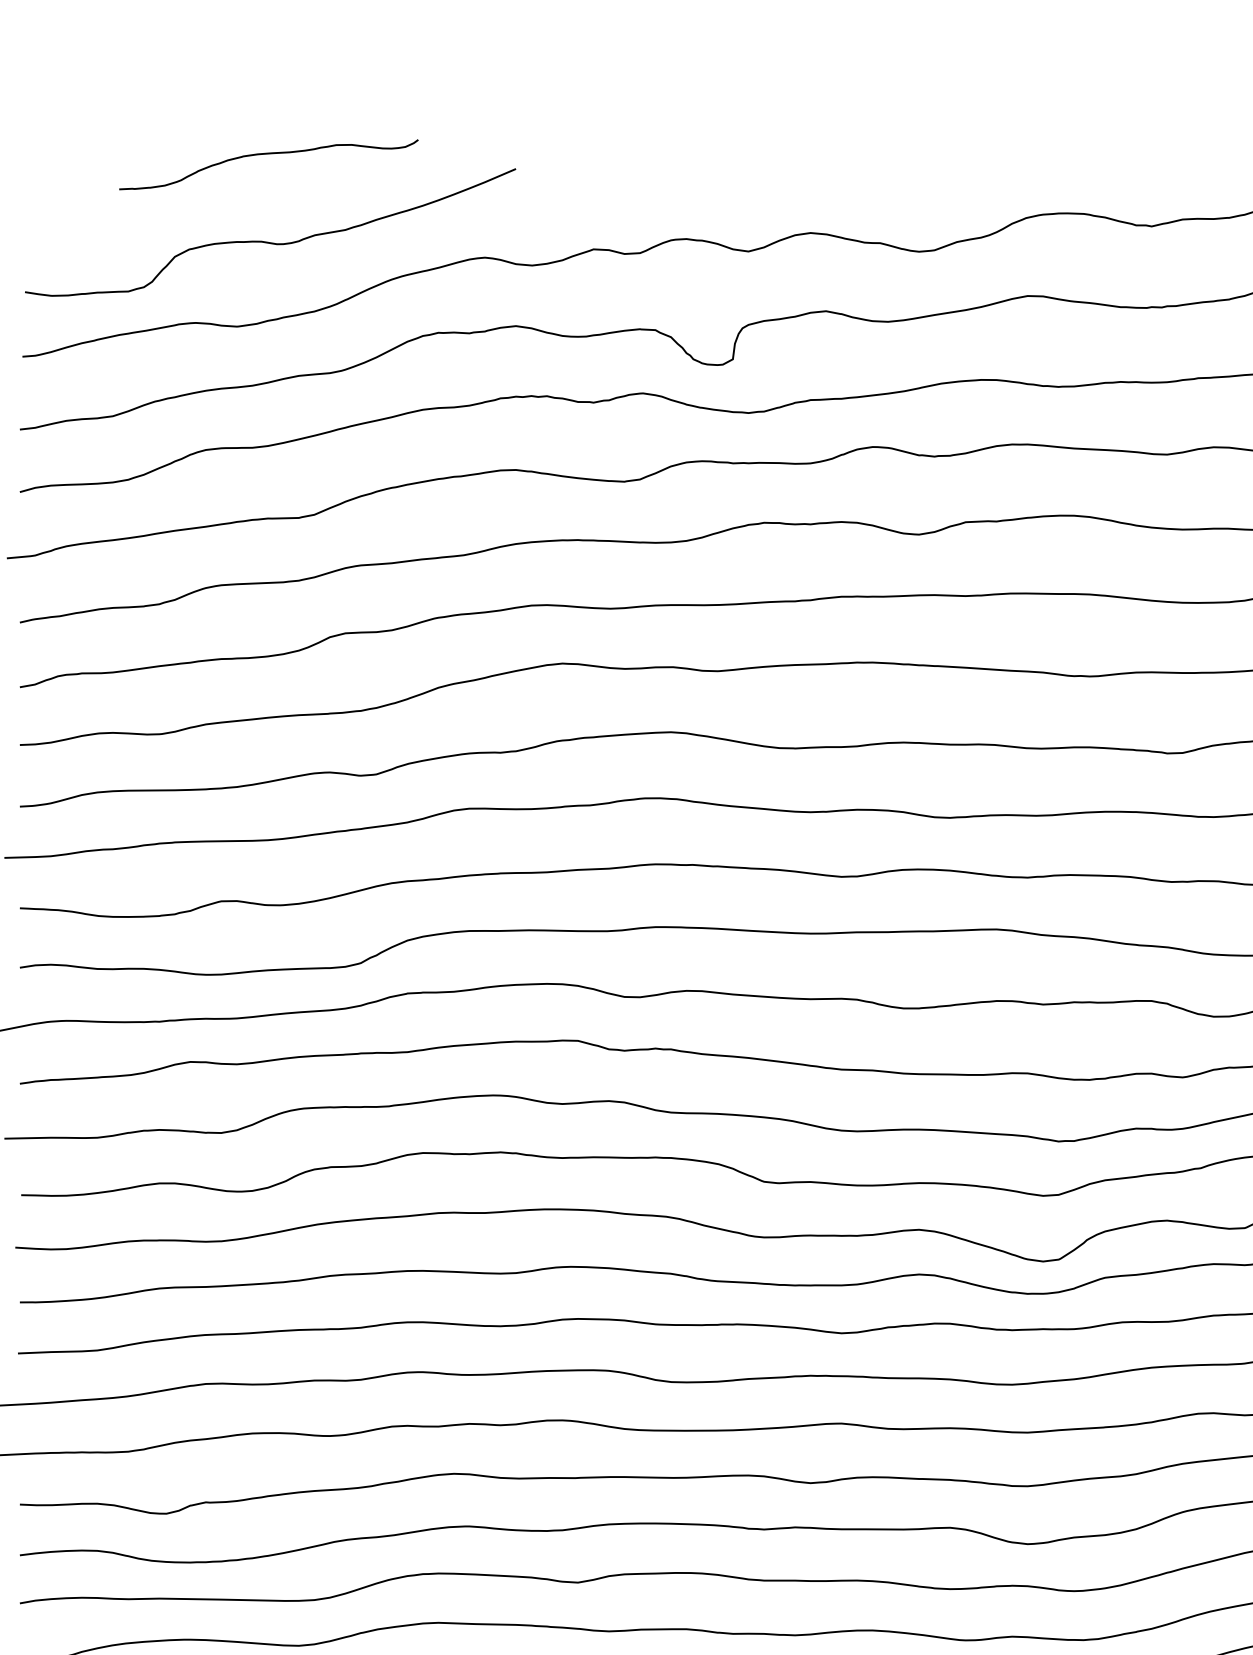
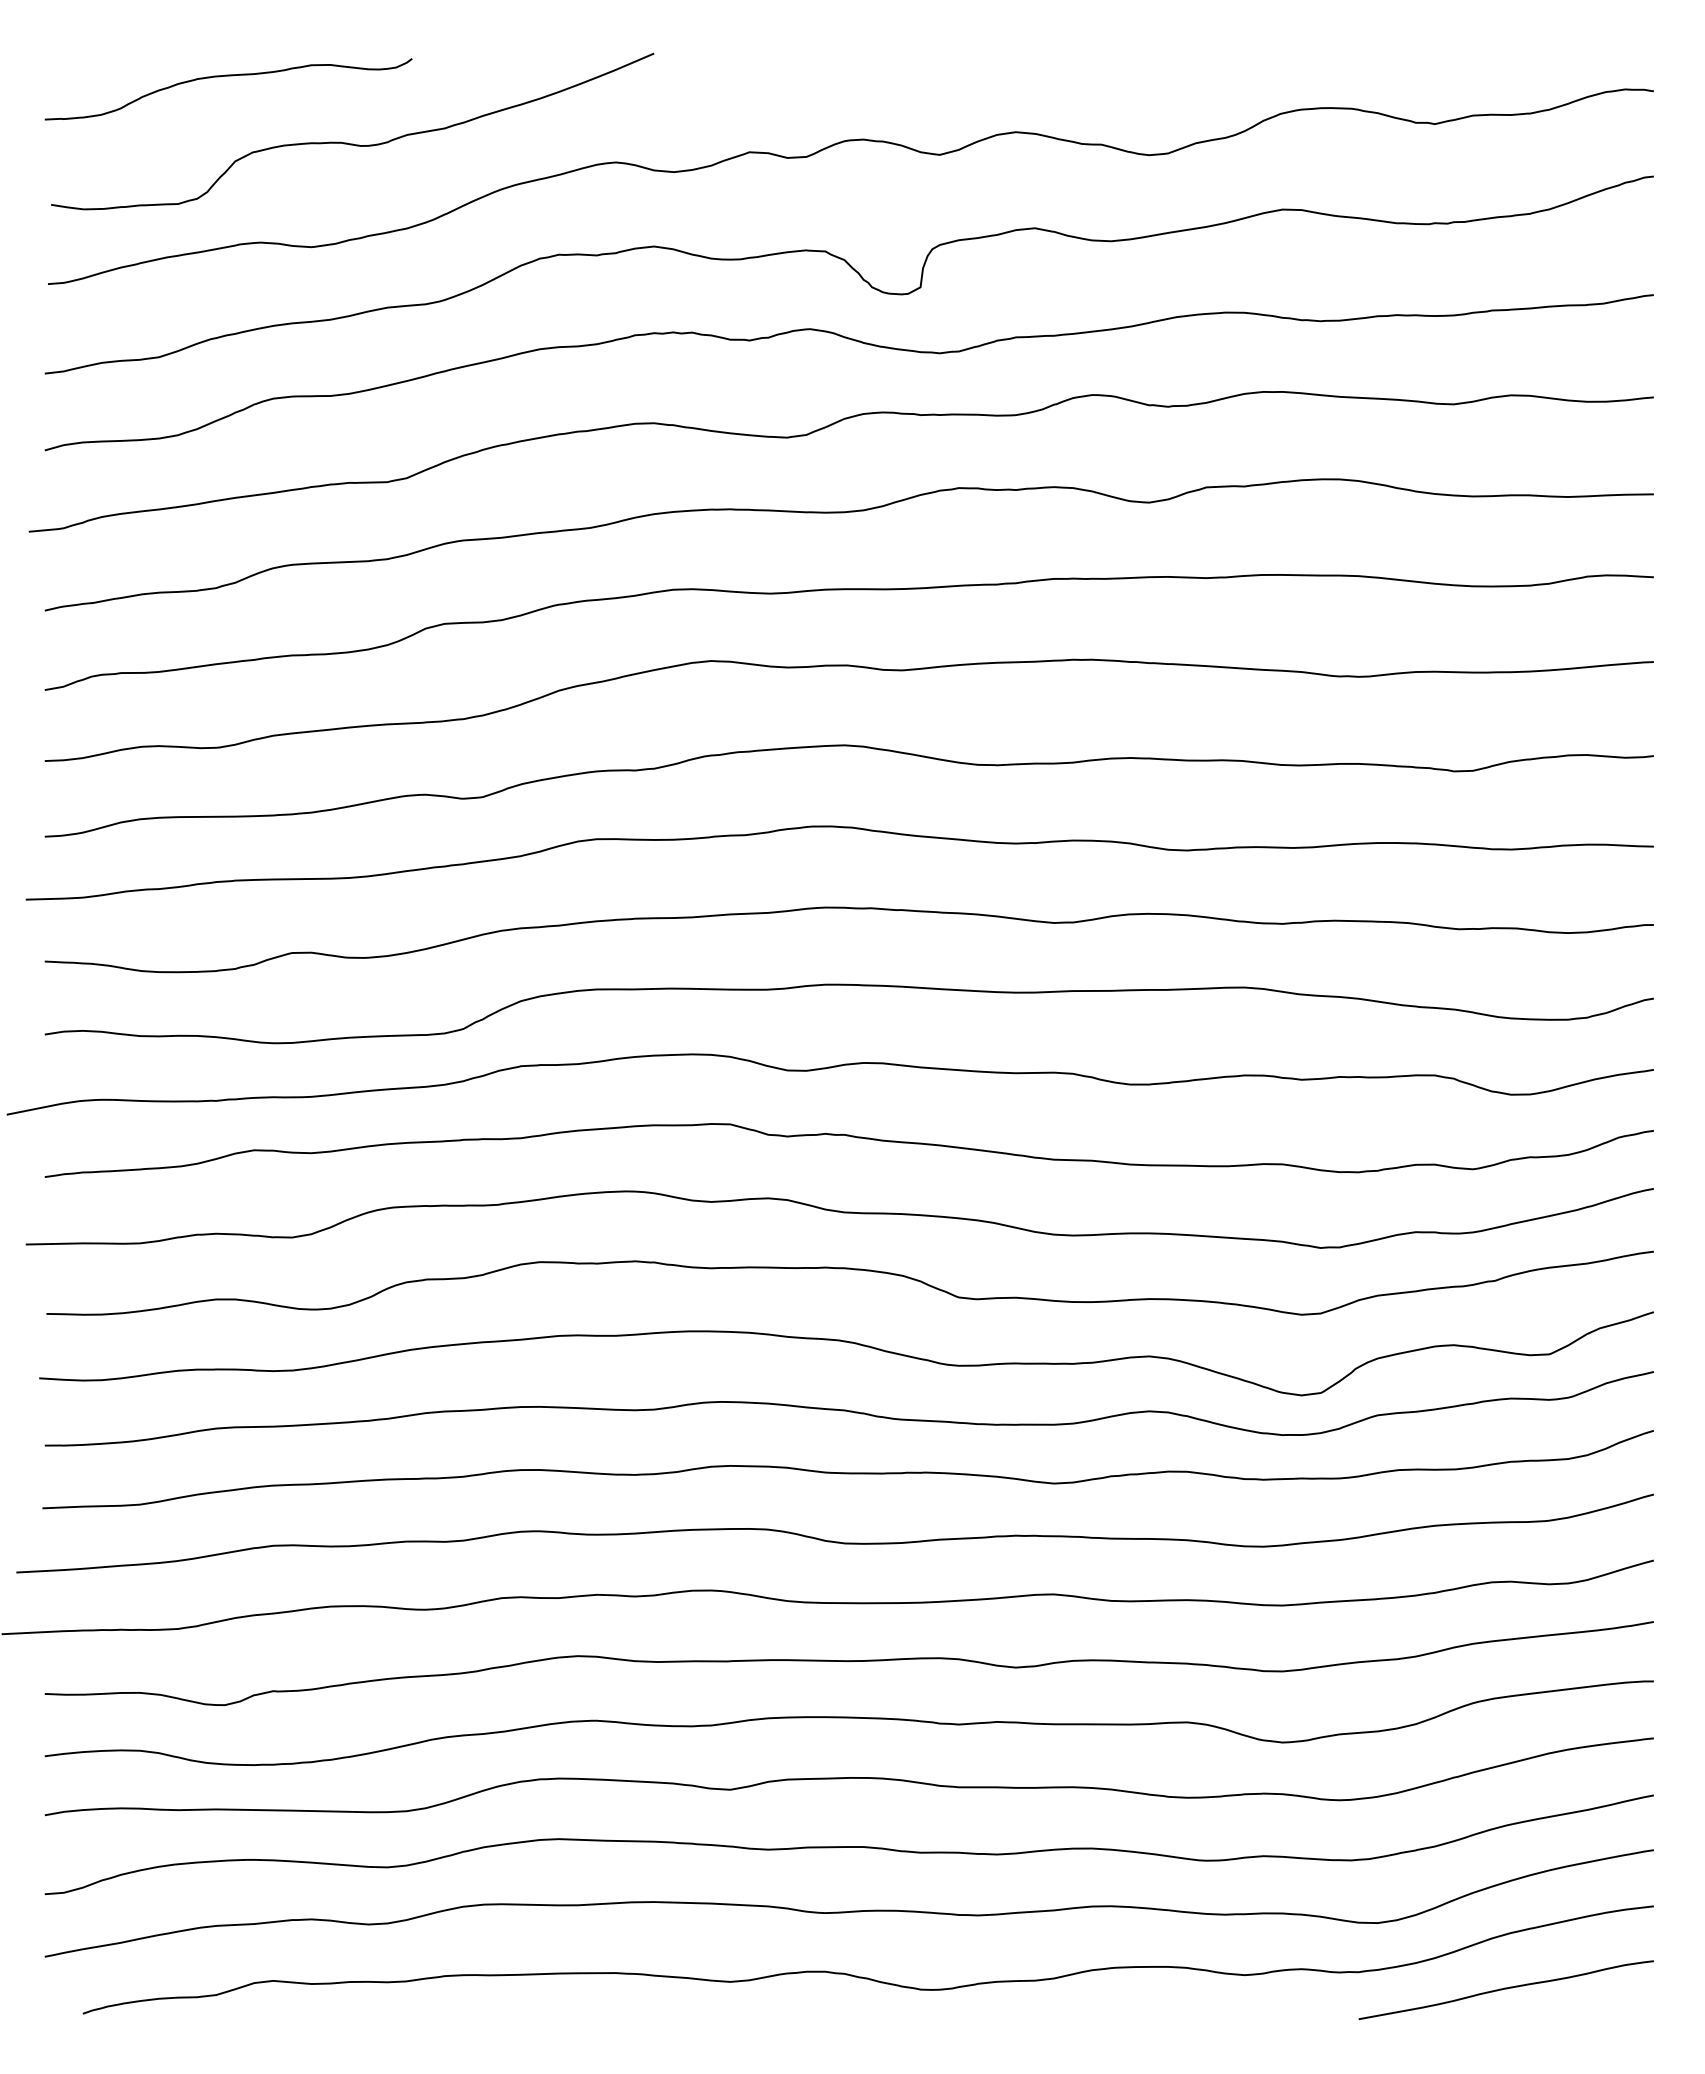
curve: (268, 154) -> (228, 76), moved

